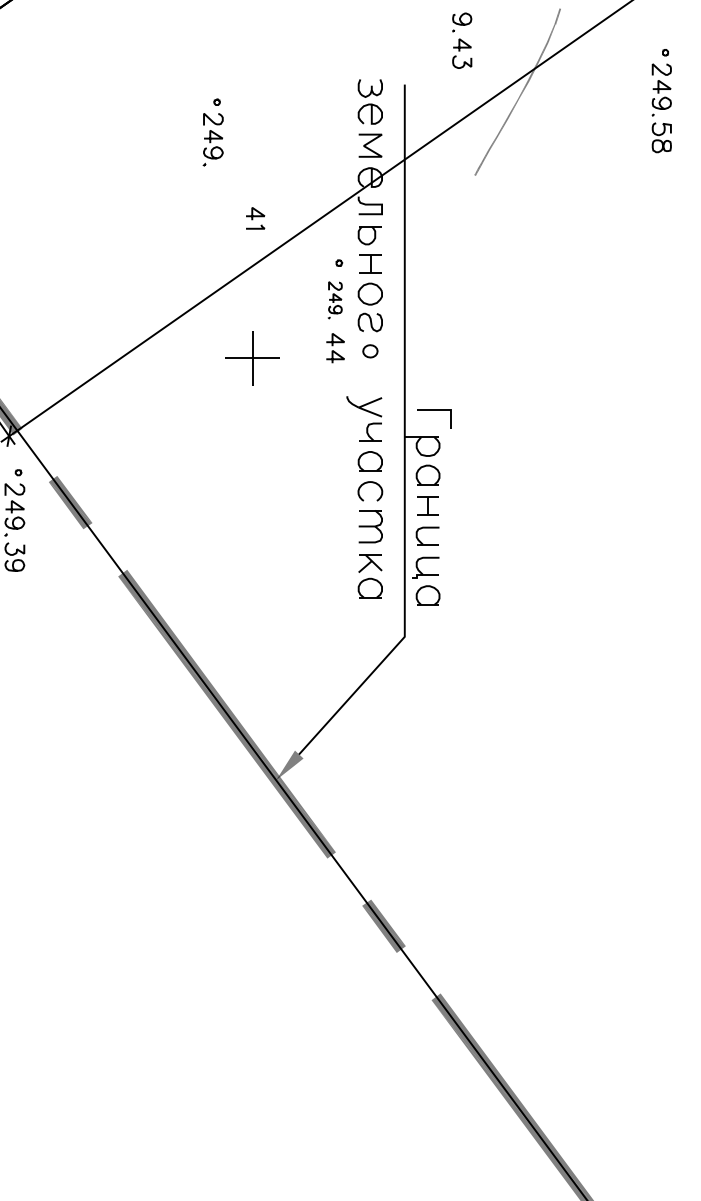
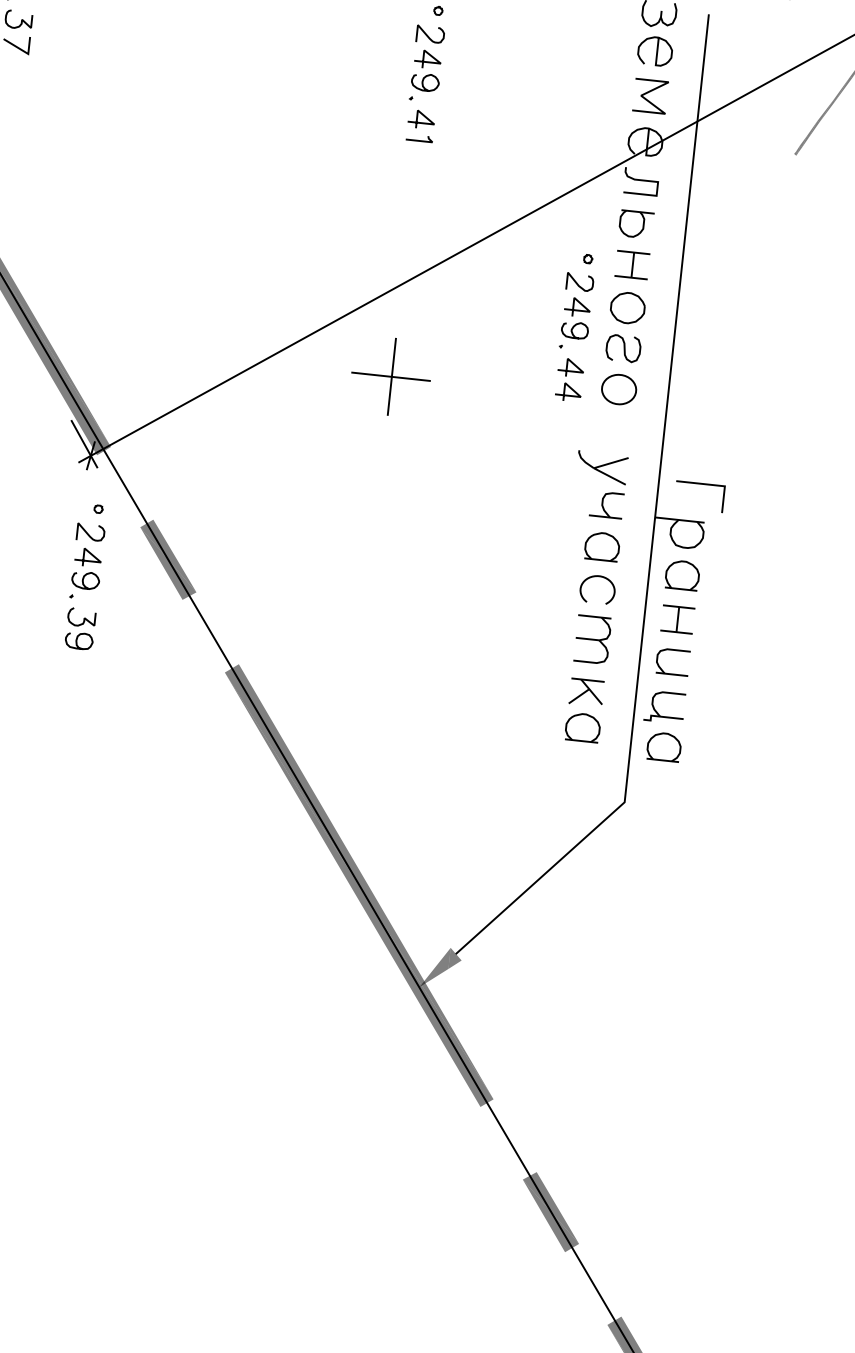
part: (255, 218) -> (420, 126), moved
part: (335, 300) -> (577, 311), size x1.43
part: (370, 351) -> (619, 389), size x1.67
part: (252, 358) -> (391, 377), moved

